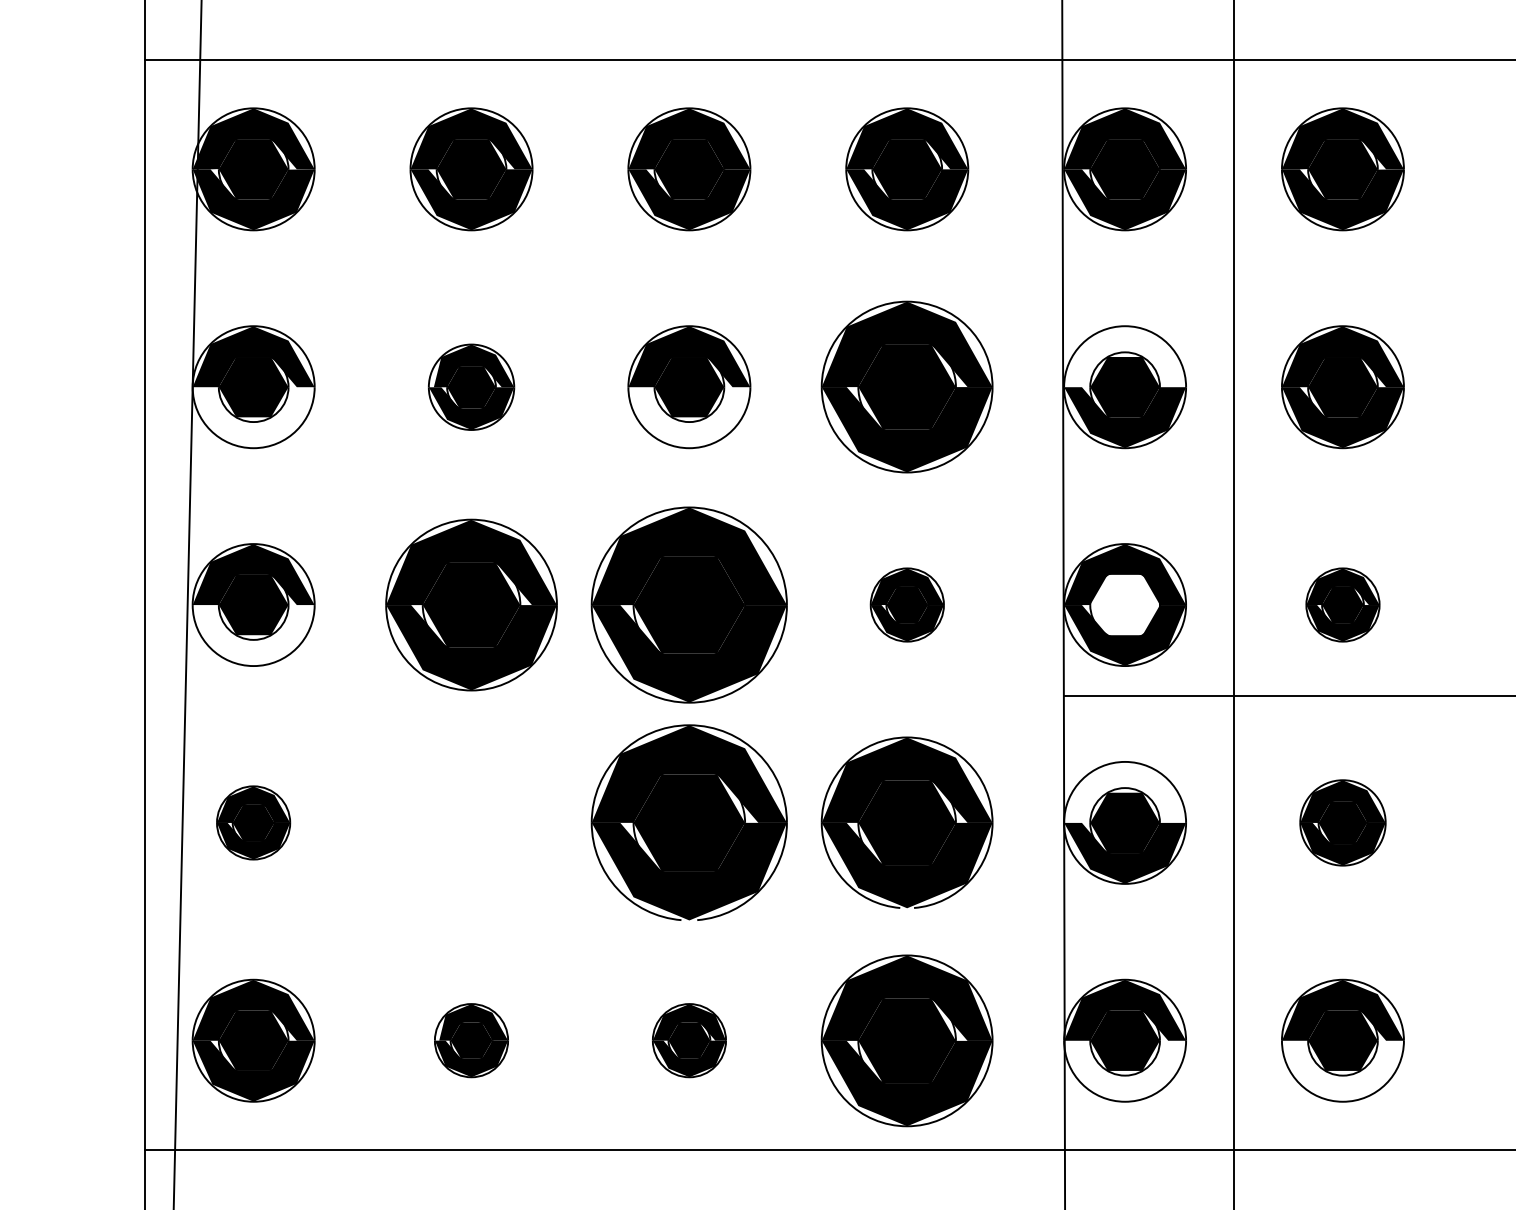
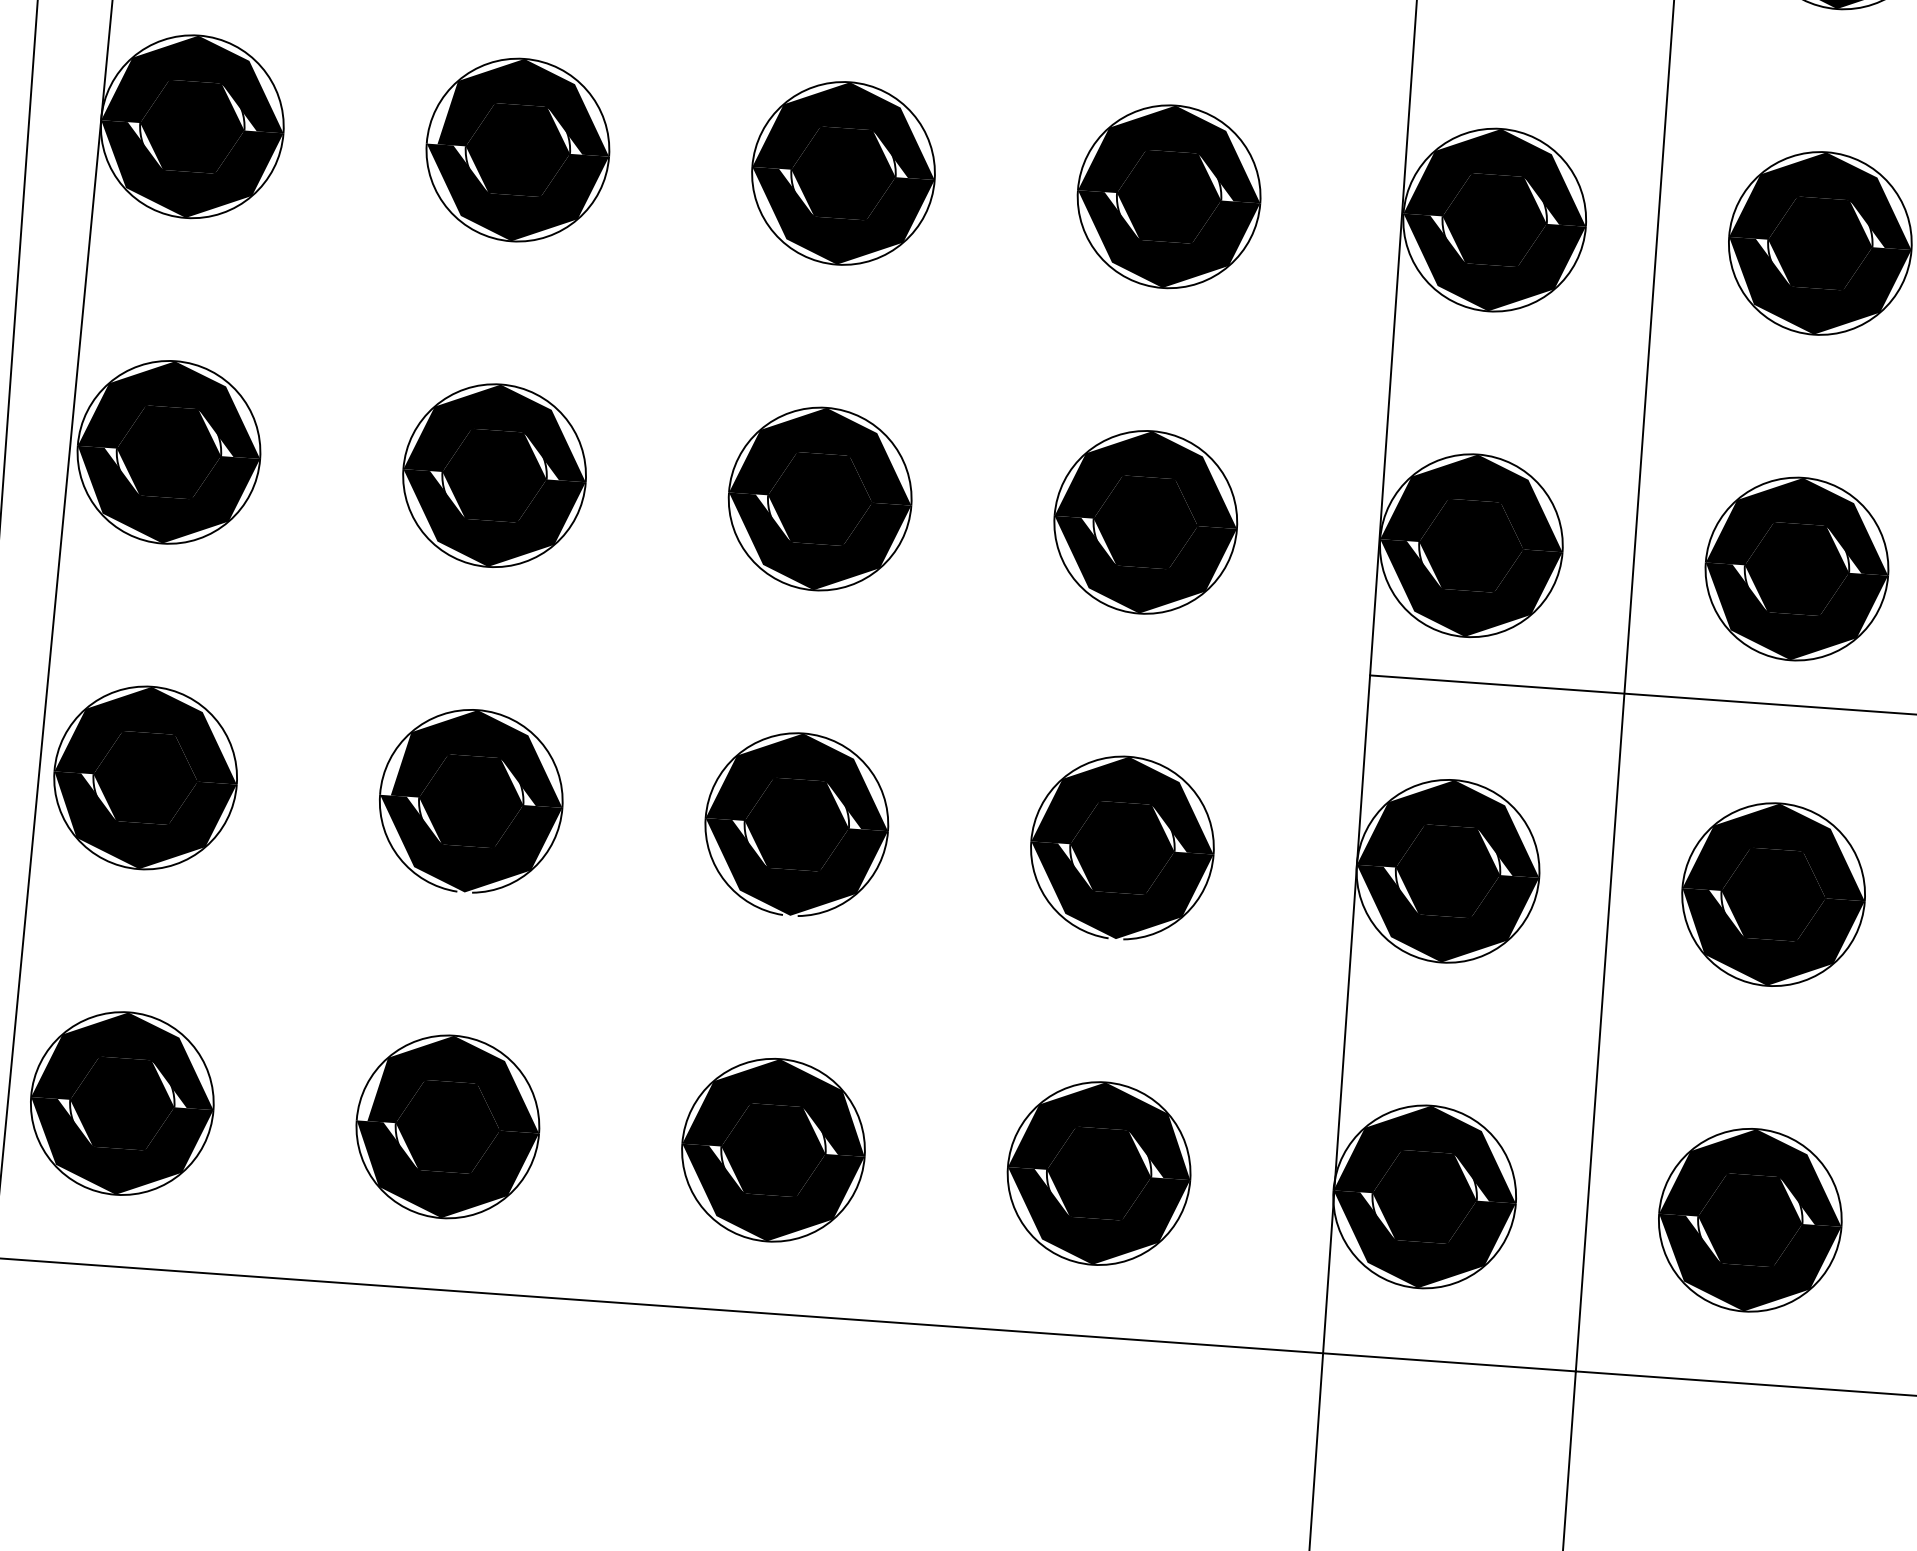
fill: (1125, 356) -> (1498, 174), added
part: (471, 387) -> (517, 150), size x1.43
part: (907, 387) -> (1169, 197), size x0.71
fill: (253, 417) -> (188, 172), added
fill: (689, 417) -> (840, 218), added
part: (471, 604) -> (494, 474), size x0.71
part: (689, 604) -> (820, 498), size x0.62
part: (907, 604) -> (1146, 521), size x1.67
fill: (1124, 604) -> (1470, 544), added
part: (1342, 604) -> (1796, 568), size x1.67
fill: (253, 635) -> (165, 497), added
fill: (1125, 791) -> (1451, 824), added
part: (253, 822) -> (145, 777), size x1.67
part: (471, 822) -> (471, 800), added
part: (689, 822) -> (797, 824), size x0.62
part: (907, 822) -> (1122, 847), size x0.71
part: (1342, 822) -> (1772, 894), size x1.43
part: (471, 1040) -> (447, 1126), size x1.67
part: (689, 1040) -> (773, 1149), size x1.67
part: (907, 1040) -> (1099, 1173), size x0.71
fill: (1125, 1070) -> (1422, 1241), added
fill: (1342, 1070) -> (1746, 1264), added

